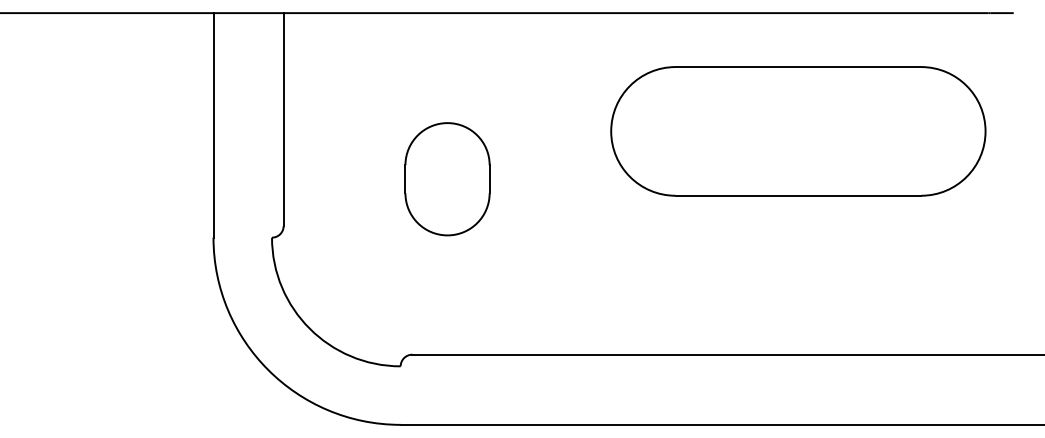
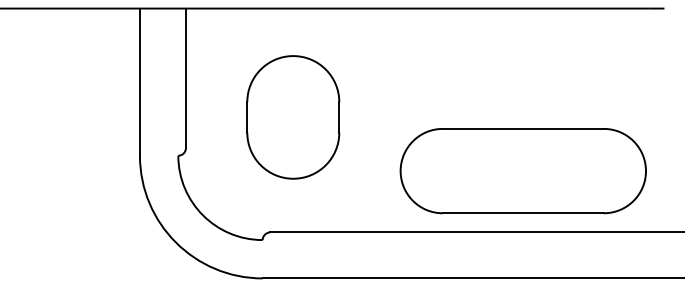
part: (797, 132) -> (522, 171), moved
part: (447, 179) -> (293, 117), size x1.67

